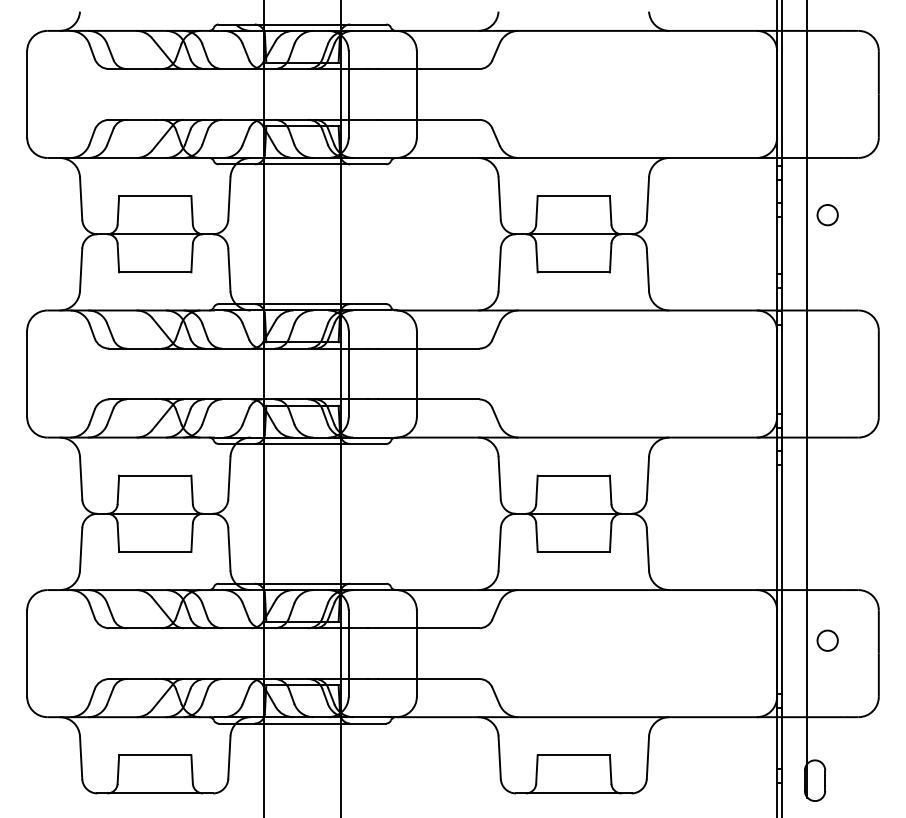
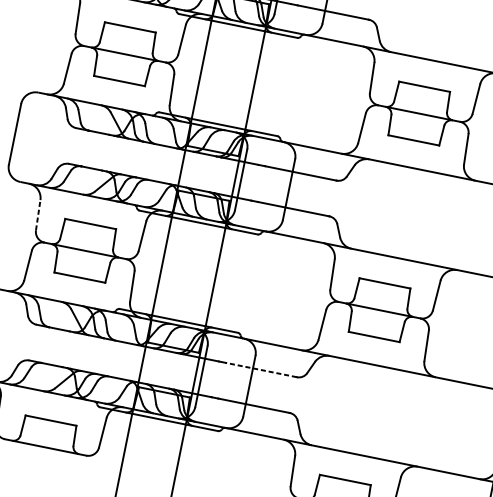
line: (81, 477) -> (38, 214), solid -> dashed
line: (428, 628) -> (261, 370), solid -> dashed

